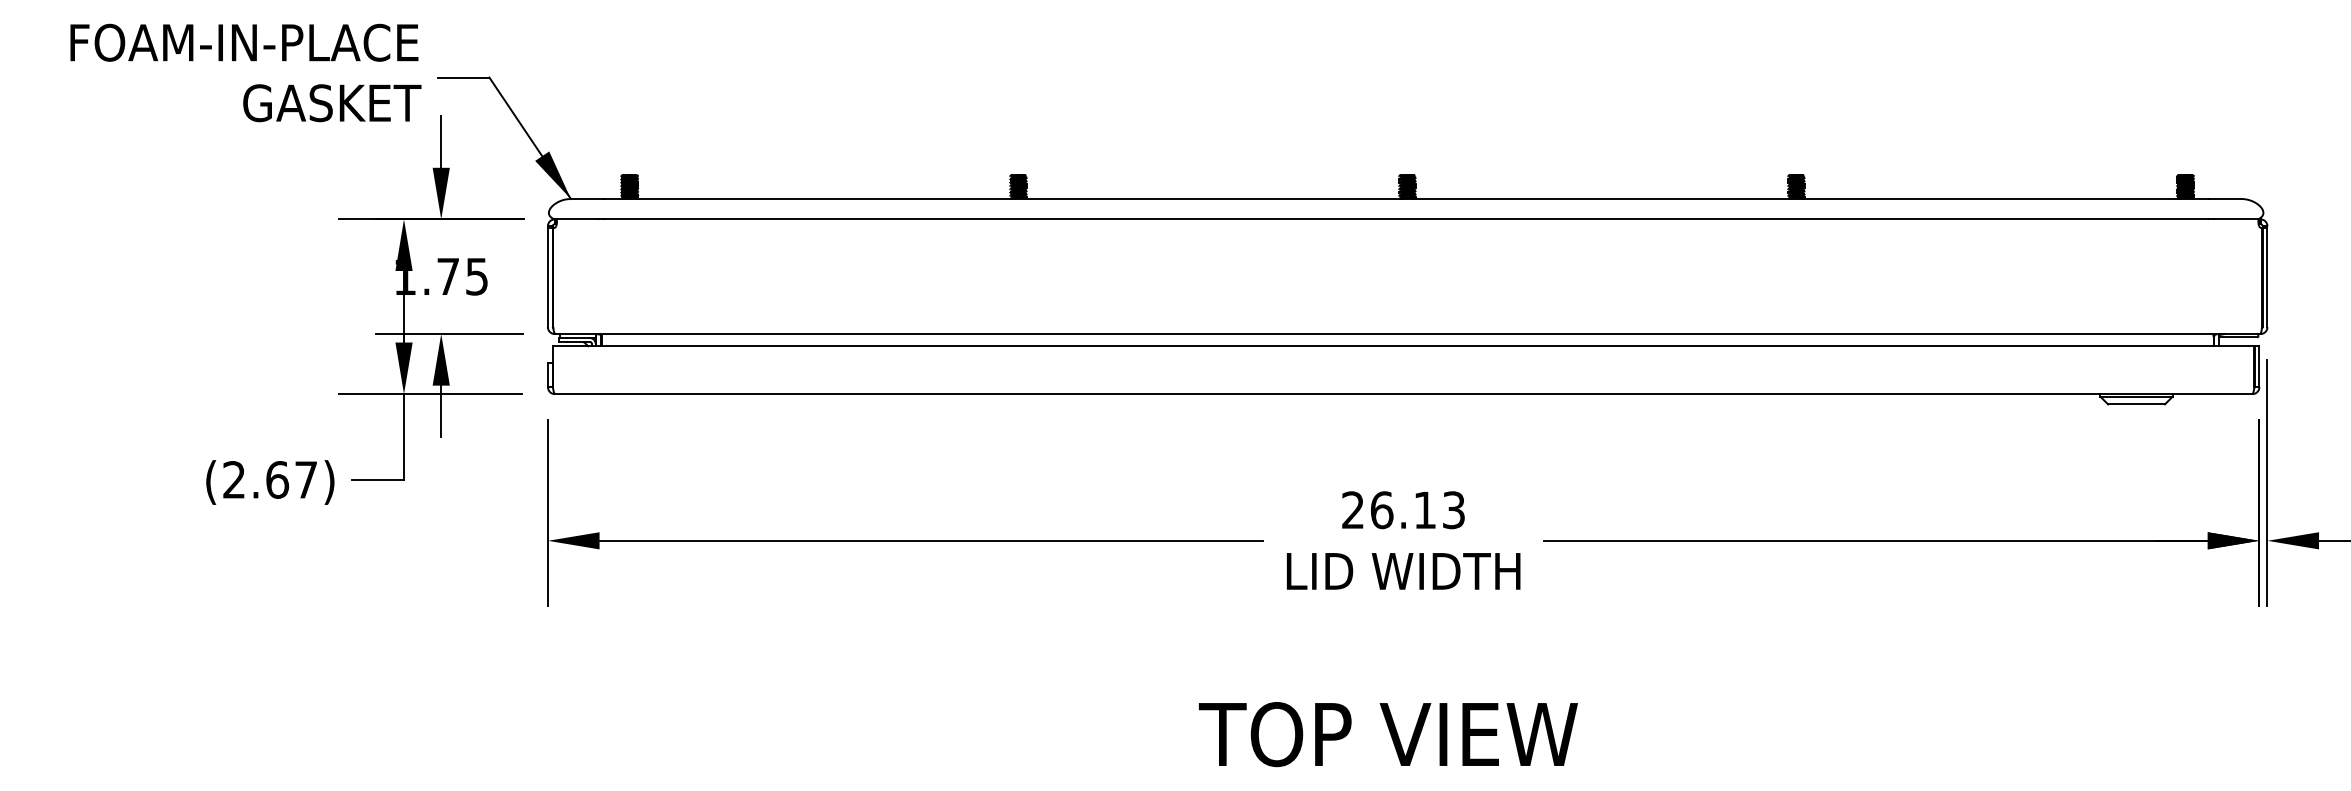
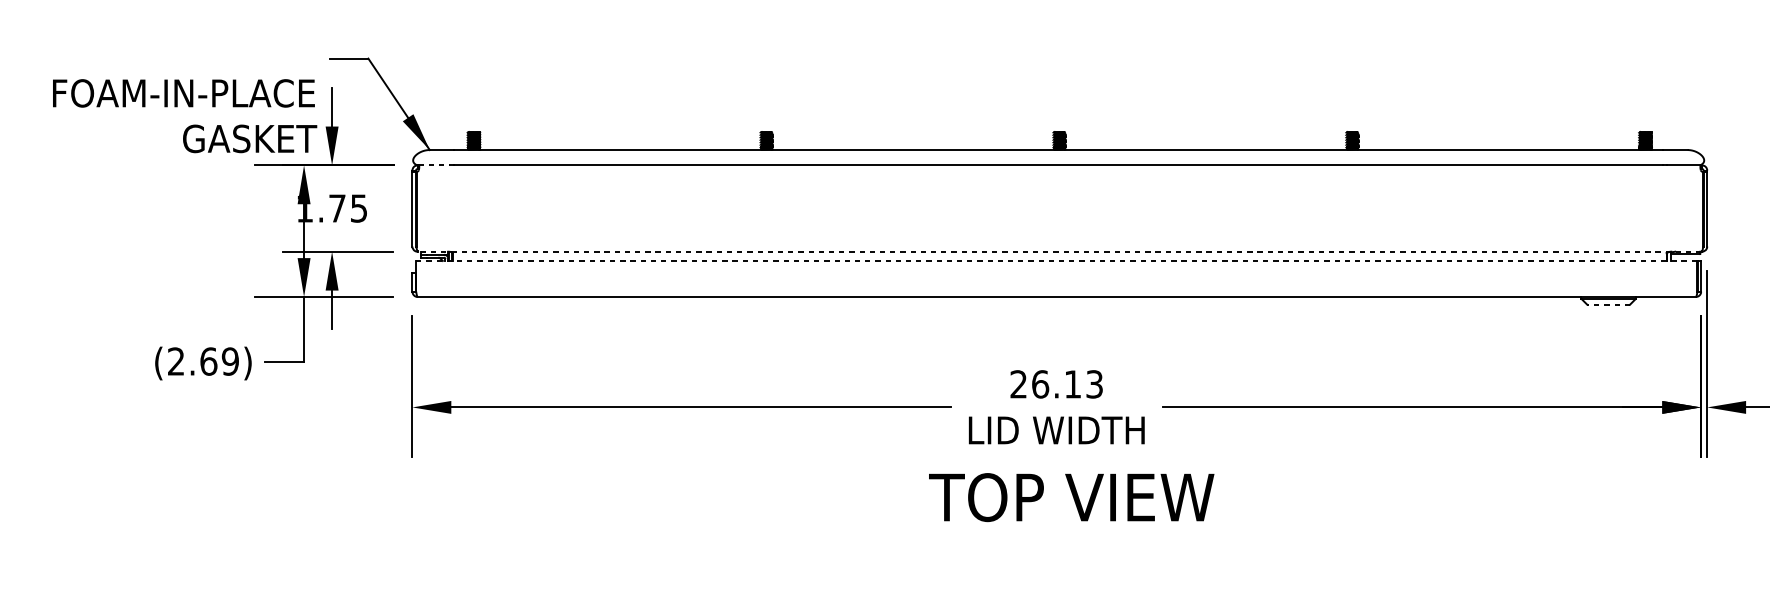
text: (245, 72) -> (184, 115), moved
line: (577, 219) -> (434, 165), solid -> dashed
line: (1407, 334) -> (1059, 252), solid -> dashed
line: (1403, 346) -> (1056, 261), solid -> dashed
line: (2136, 404) -> (1608, 304), solid -> dashed
text: (305, 479) -> (229, 361), (2.67) -> (2.69)
text: (1388, 734) -> (1071, 497), moved

